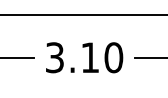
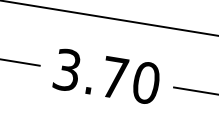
text: (89, 57) -> (113, 77), 3.10 -> 3.70

